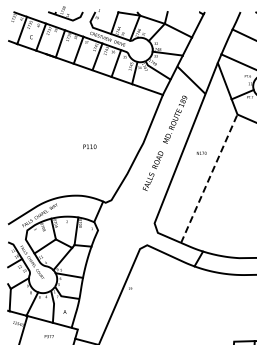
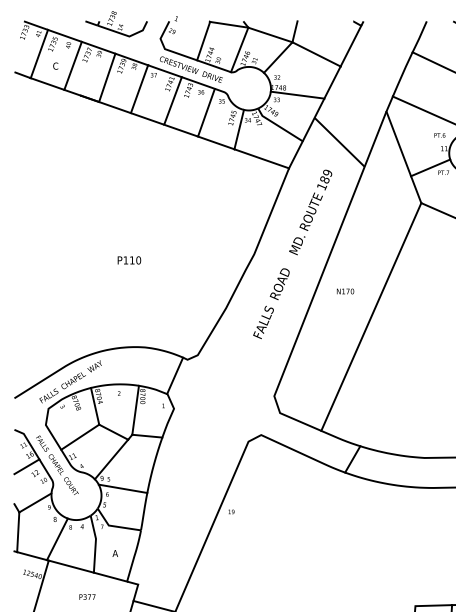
text: (89, 146) -> (128, 259), moved
text: (201, 152) -> (345, 290), moved
line: (209, 178) -> (371, 316), dashed -> solid

